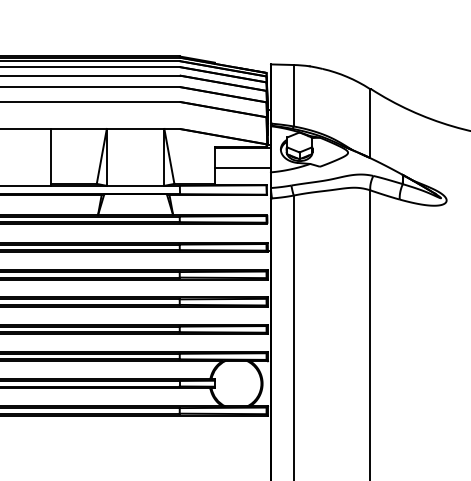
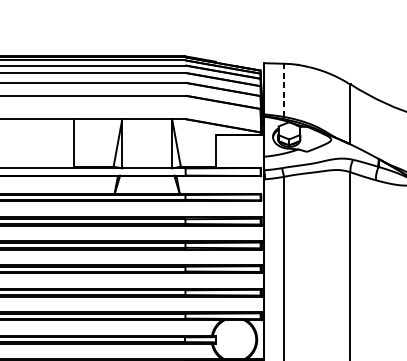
line: (293, 95) -> (283, 90), solid -> dashed
line: (242, 168) -> (239, 153), removed

